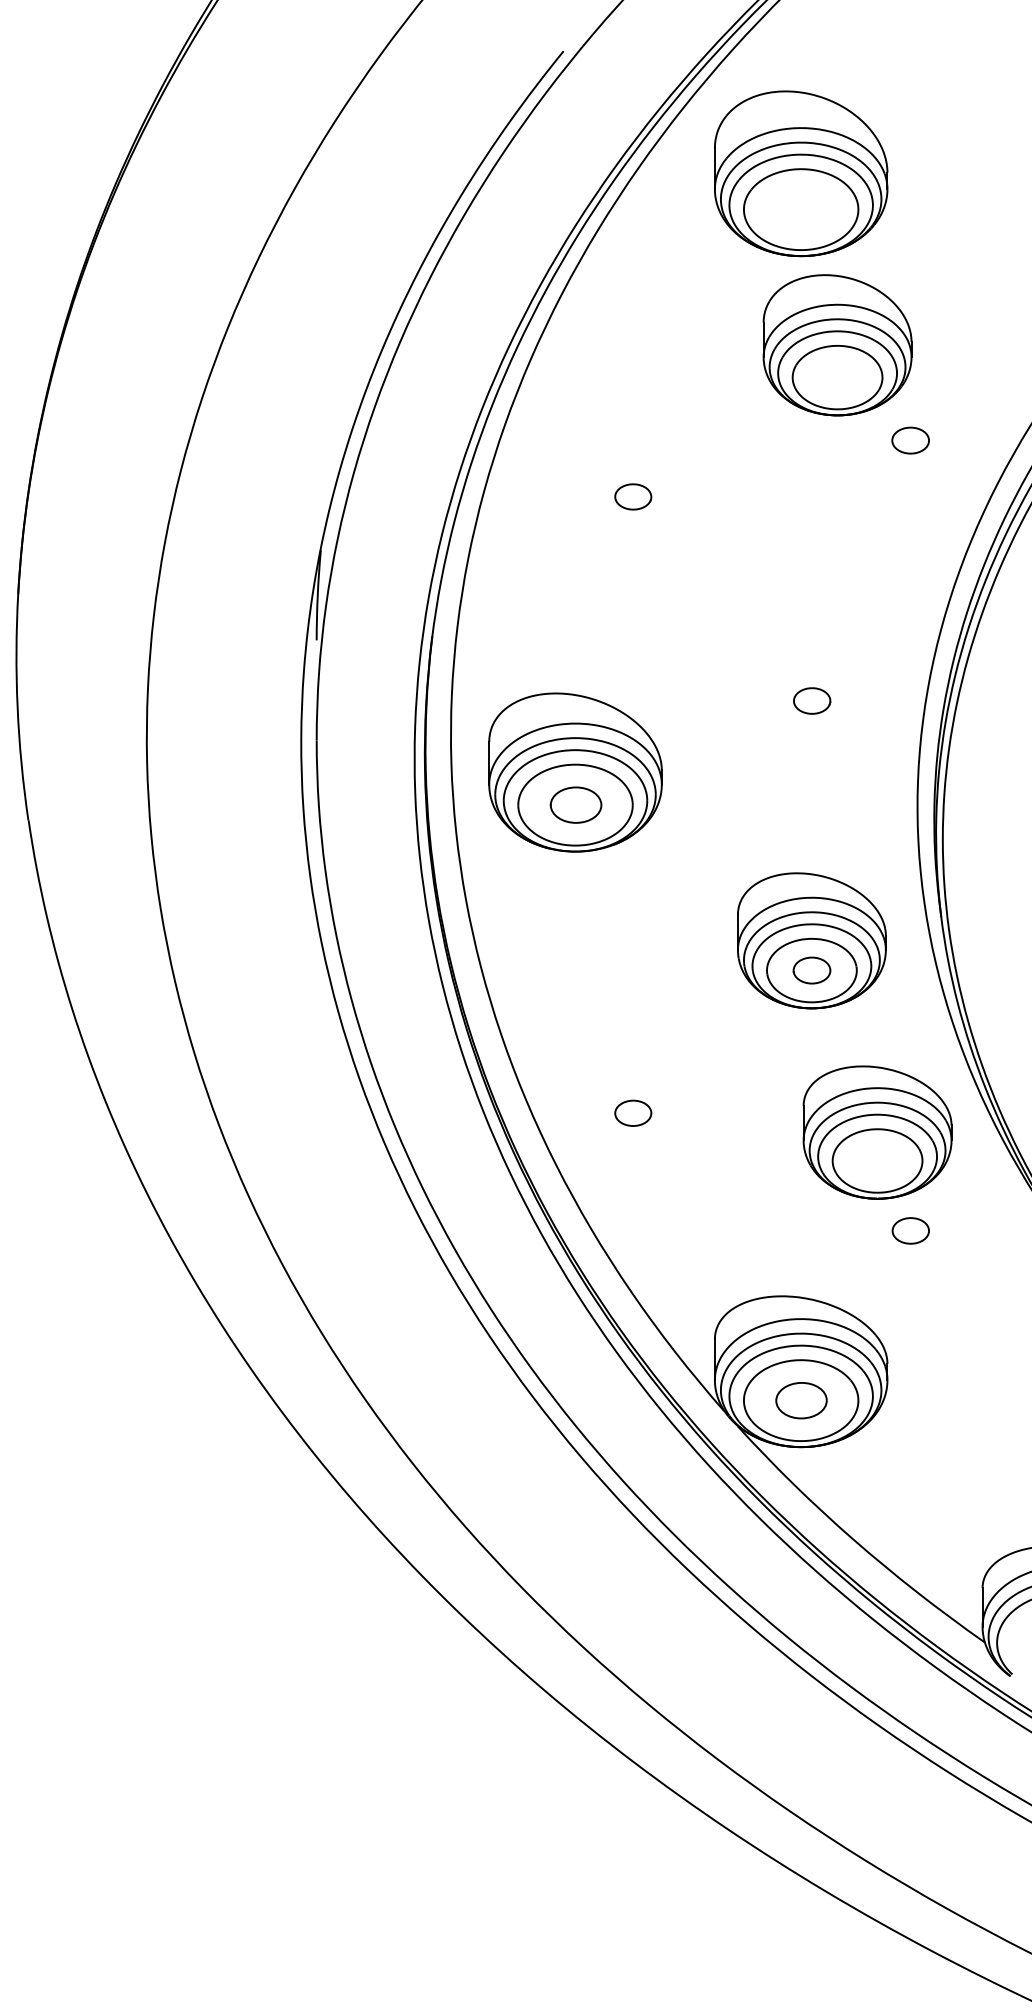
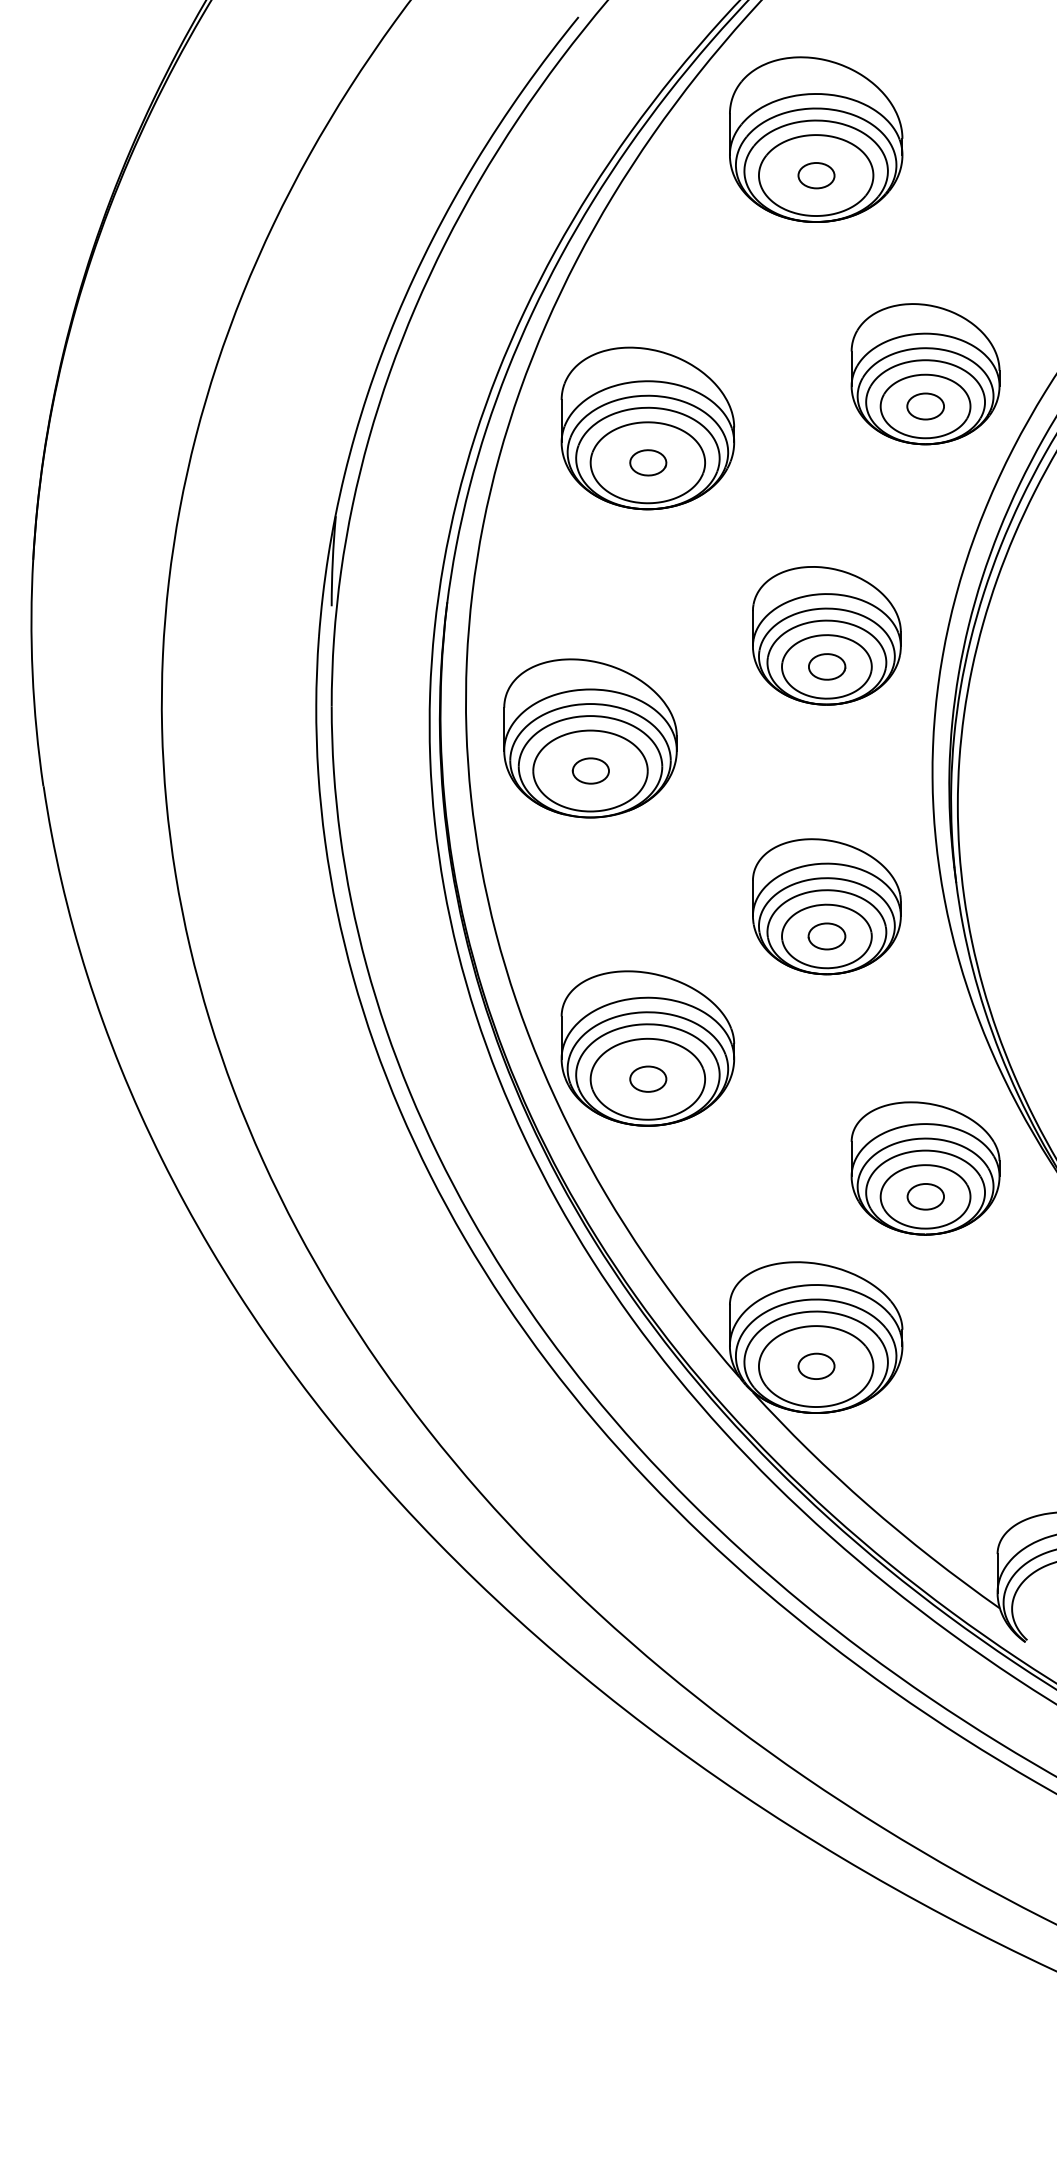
part: (801, 209) -> (816, 175), added
part: (837, 345) -> (925, 374), moved
part: (632, 462) -> (647, 428), added
part: (811, 669) -> (826, 635), added
part: (575, 804) -> (590, 770), size x0.71
part: (632, 1082) -> (647, 1048), added
part: (877, 1132) -> (925, 1168), moved
part: (801, 1399) -> (816, 1365), size x0.71

